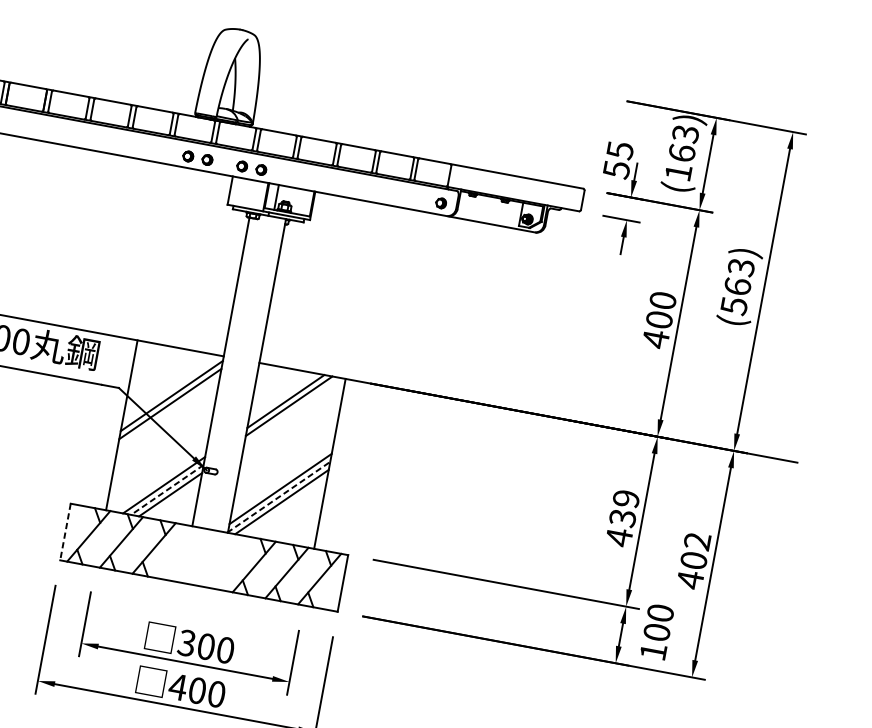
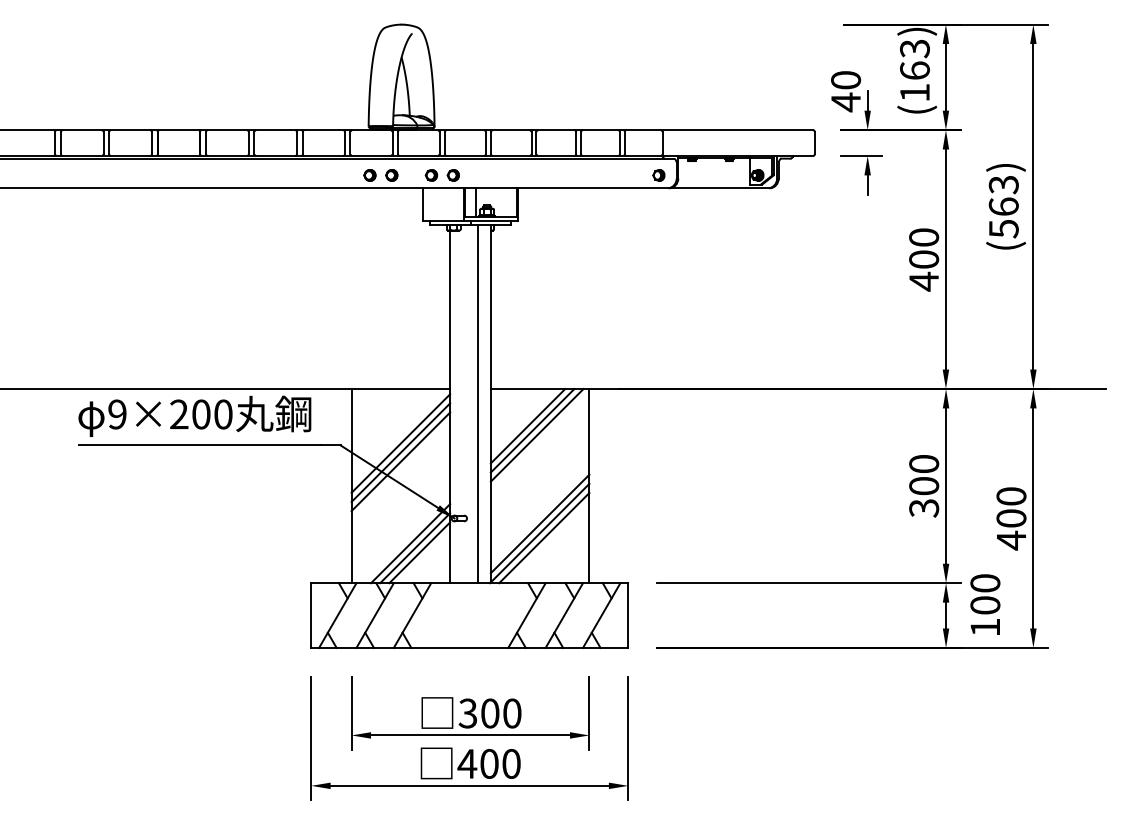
text: (618, 160) -> (846, 91), 55 -> 40
line: (246, 373) -> (478, 403), added
line: (168, 411) -> (400, 461), added
line: (291, 411) -> (536, 435), added
line: (166, 490) -> (414, 548), dashed -> solid
line: (279, 497) -> (540, 533), dashed -> solid
text: (623, 518) -> (924, 486), 439 -> 300
line: (65, 532) -> (311, 616), dashed -> solid
text: (697, 541) -> (1011, 496), 402 -> 400

